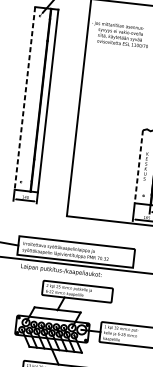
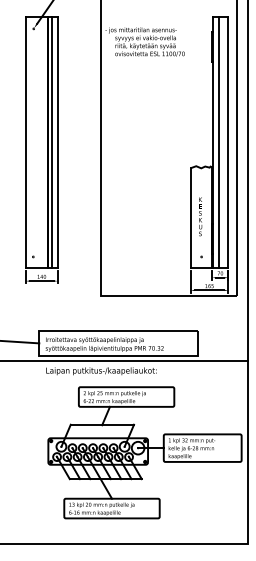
line: (24, 98) -> (25, 143), dashed -> solid
line: (43, 100) -> (51, 142), added
line: (138, 166) -> (190, 218), dashed -> solid

